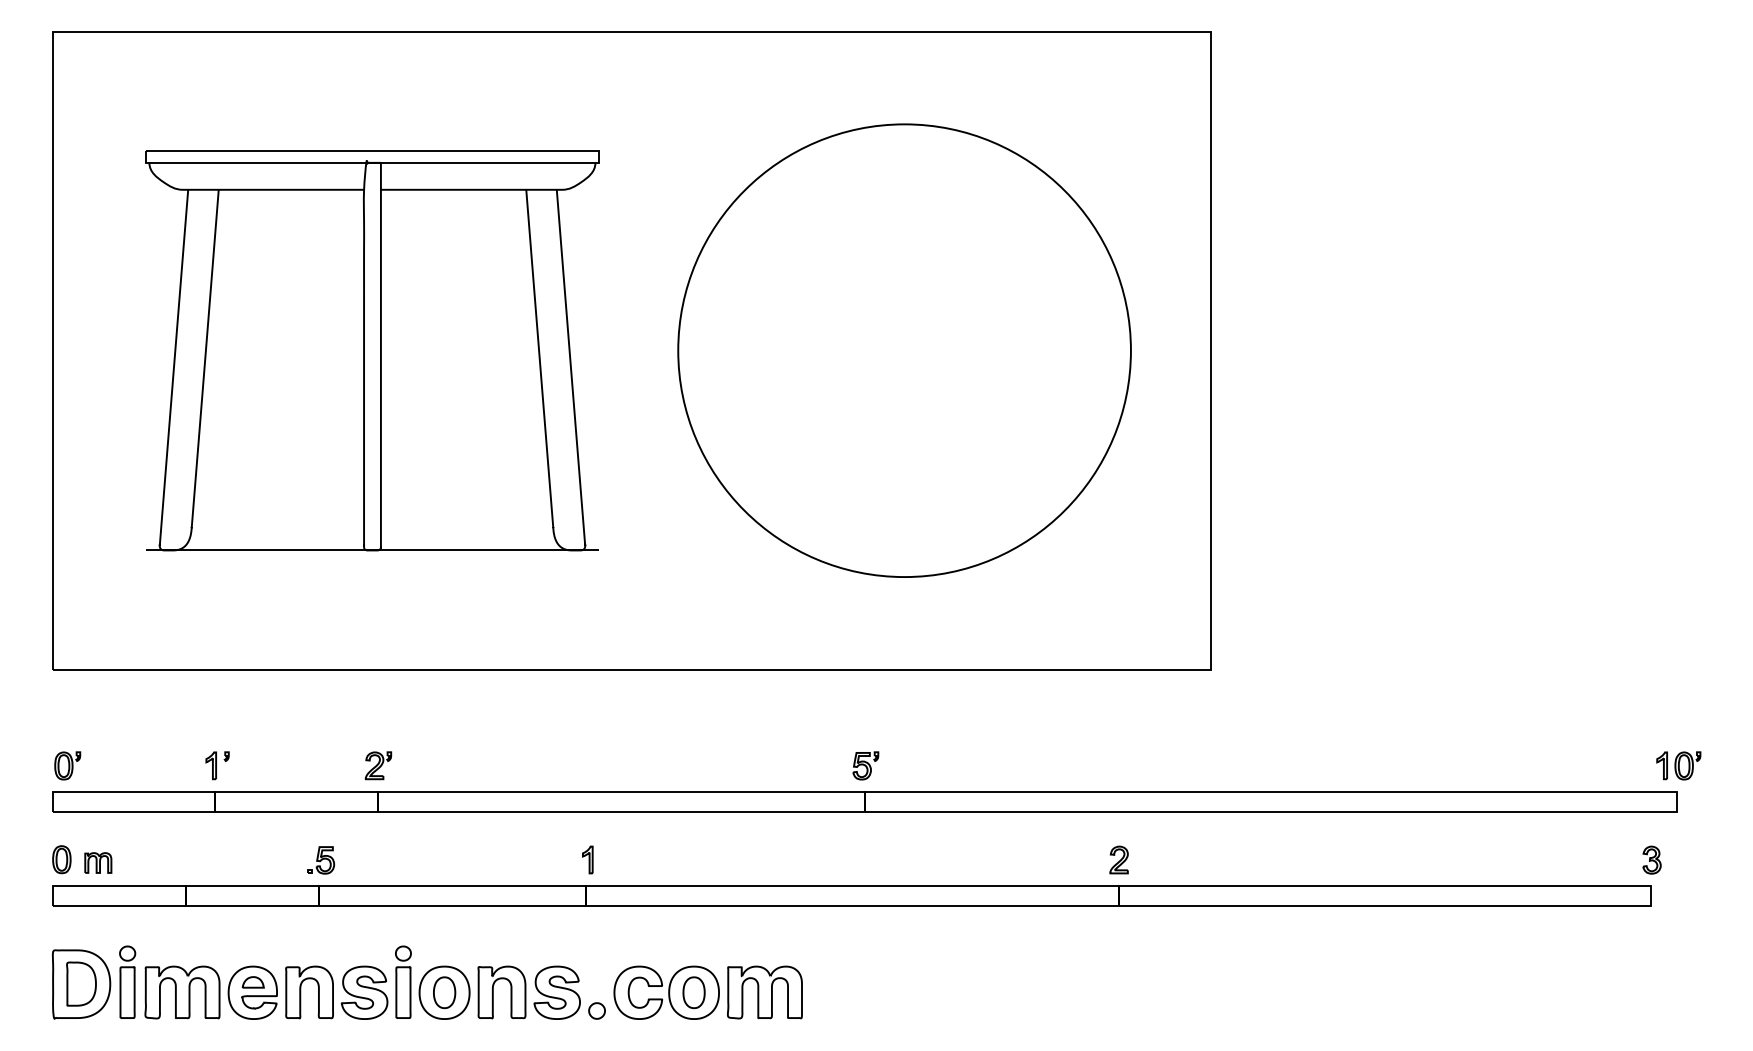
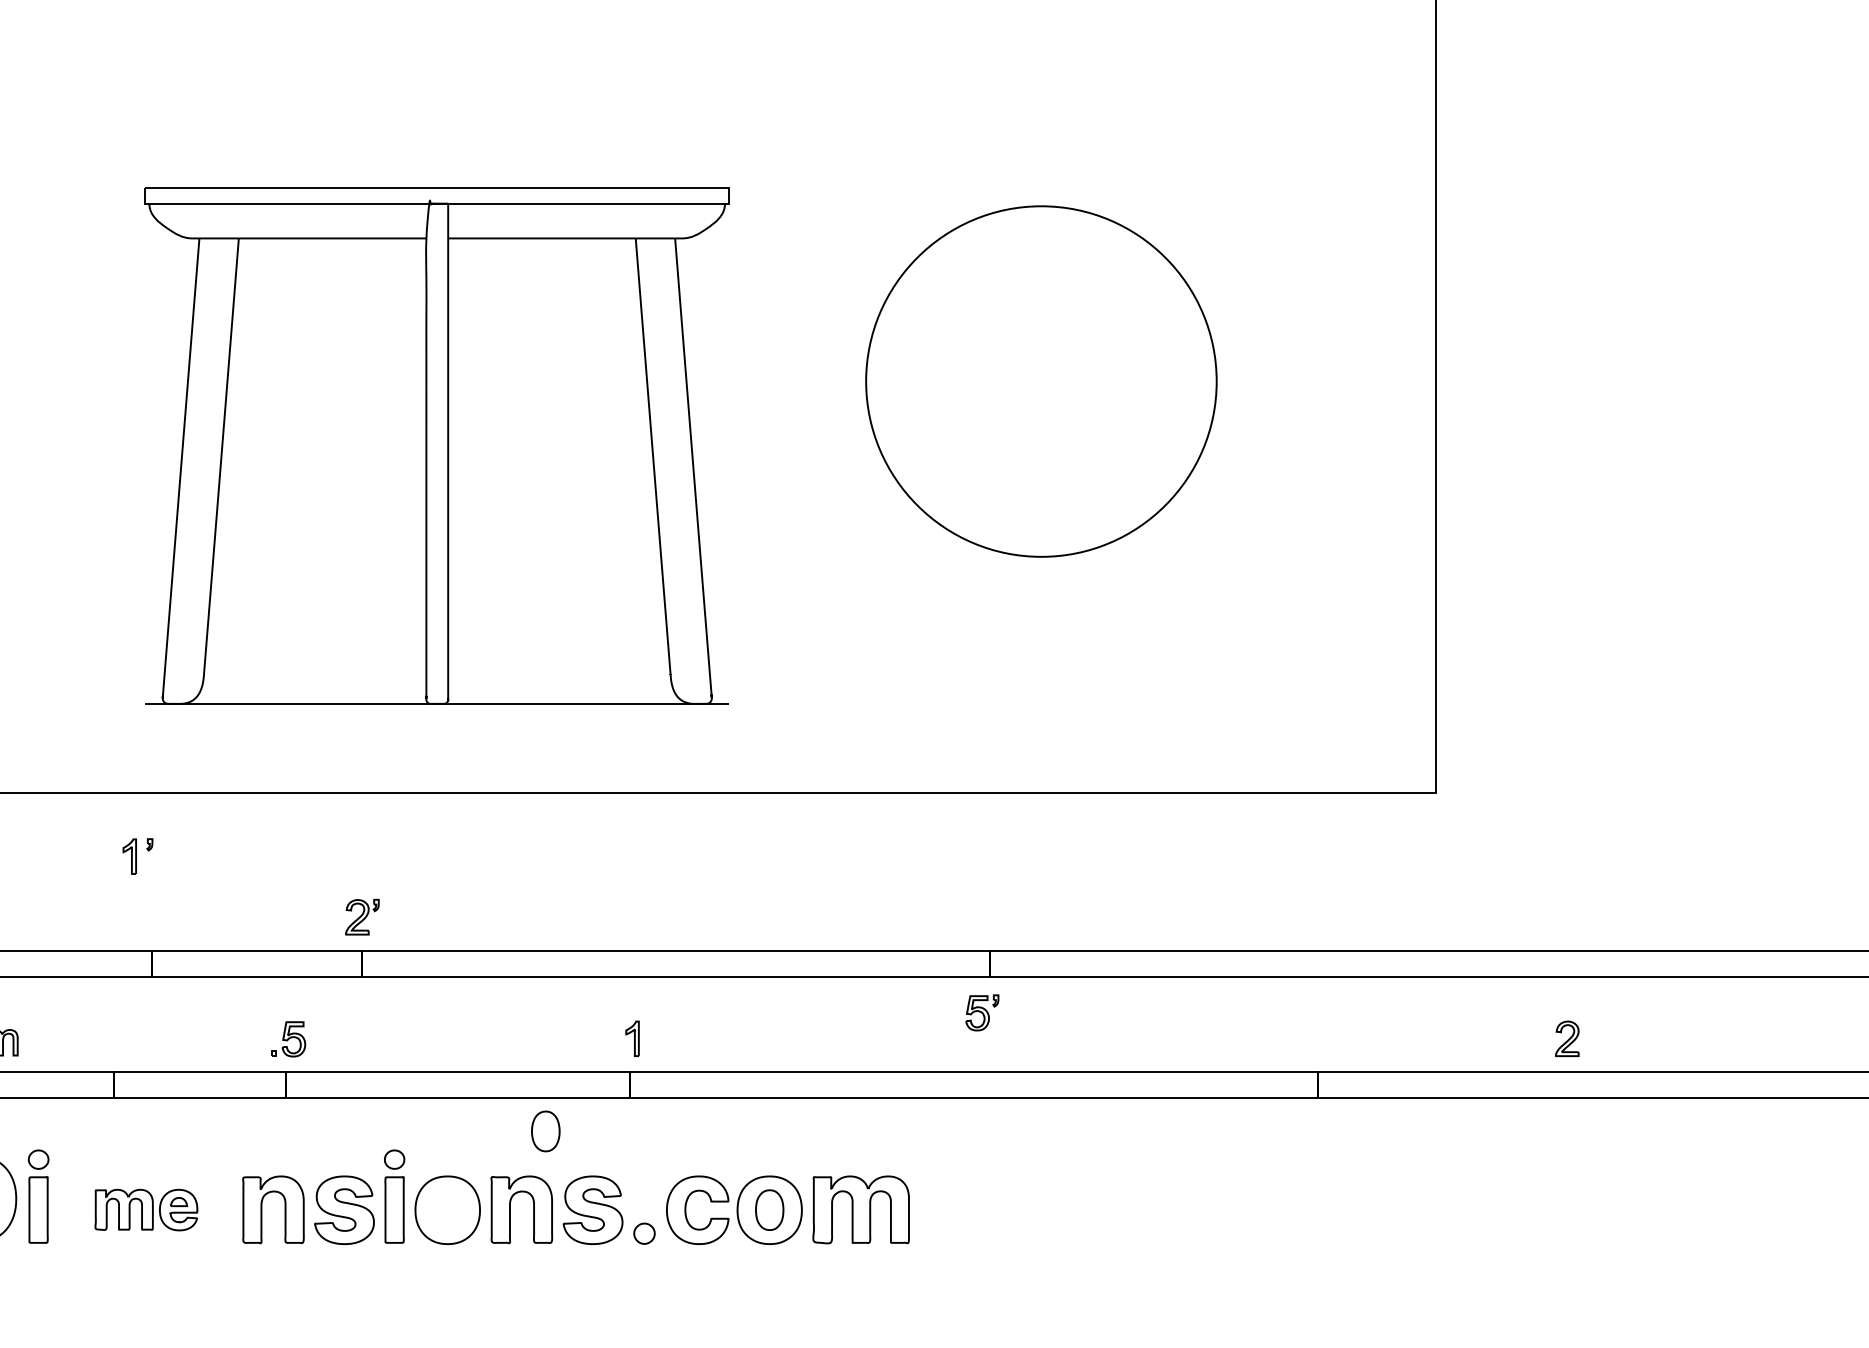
part: (372, 350) -> (437, 445), moved
circle: (904, 350) -> (1041, 381), size x0.6
part: (217, 765) -> (137, 856), moved
part: (865, 765) -> (981, 1012), moved
part: (1118, 859) -> (1566, 1038), moved
part: (210, 992) -> (145, 1209), size x0.6
part: (444, 992) -> (545, 1131), moved

